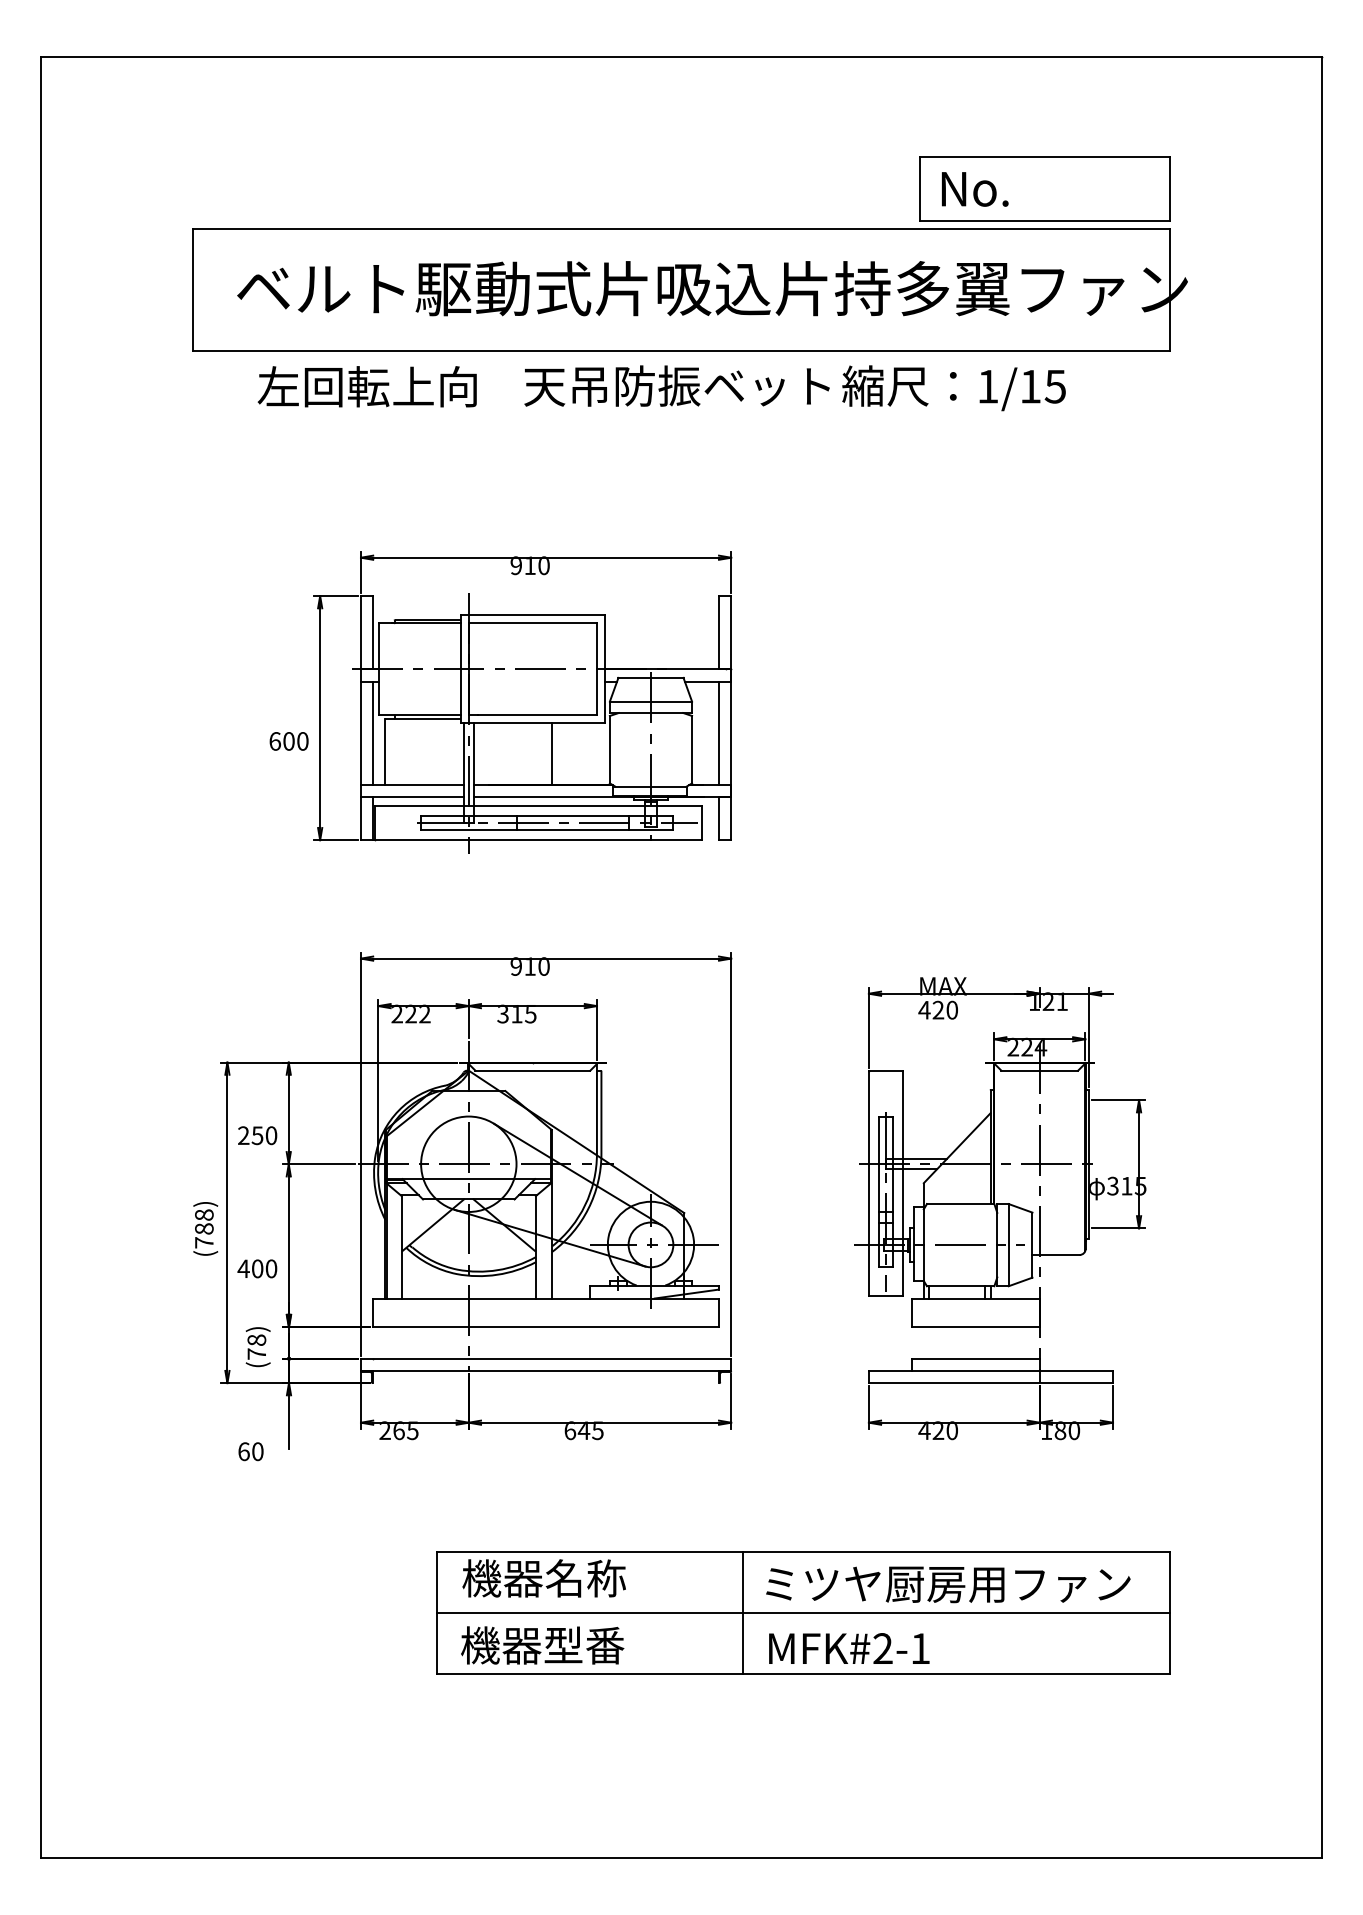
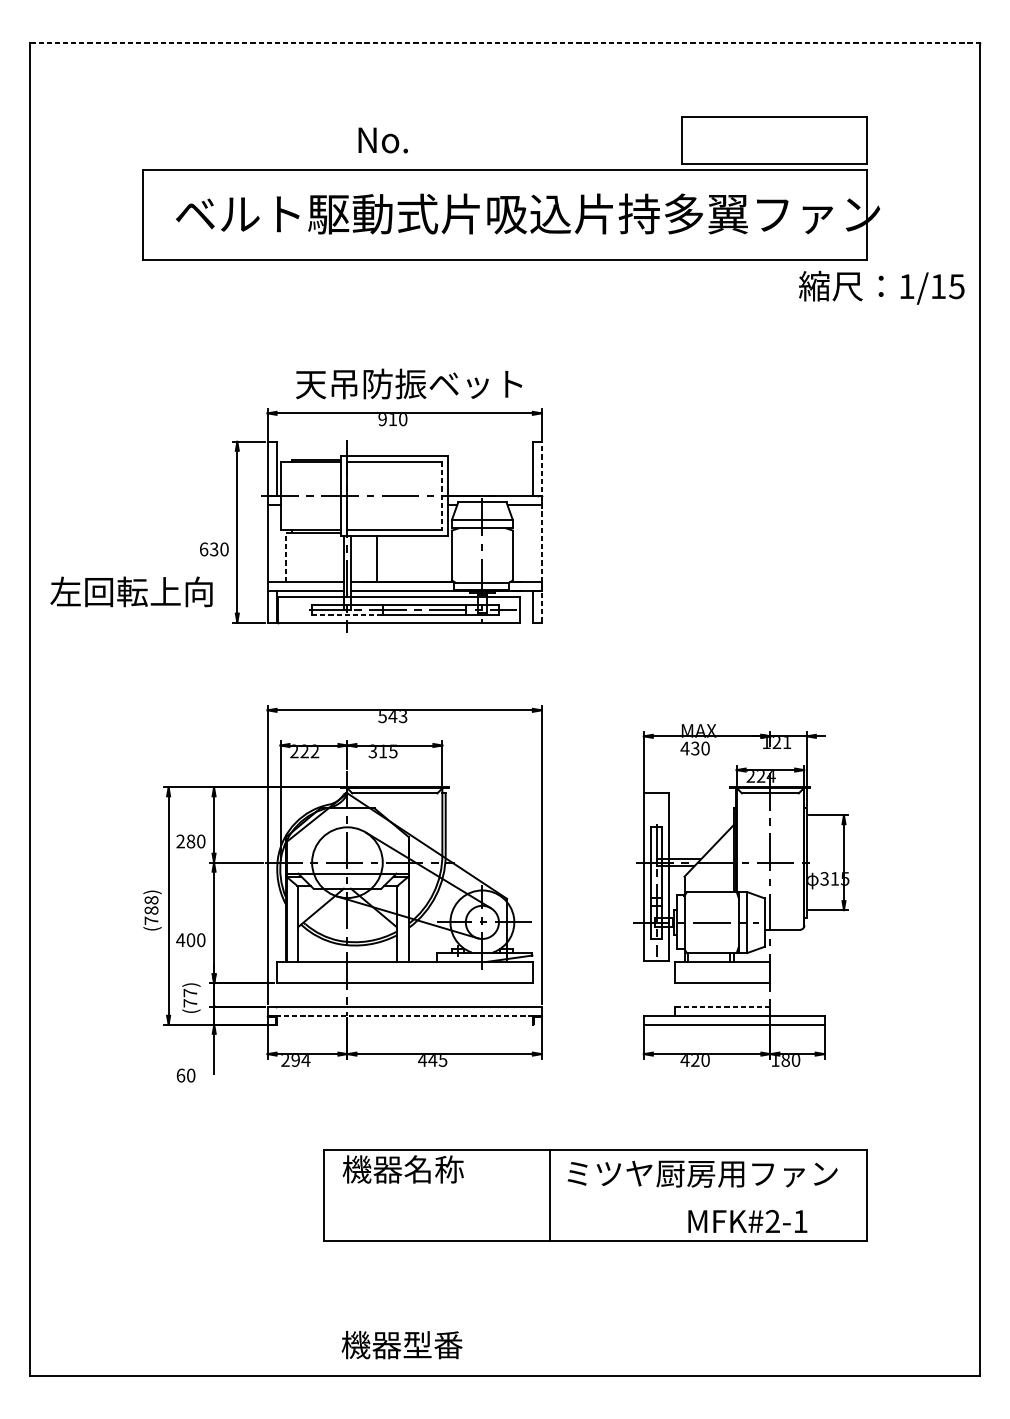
line: (681, 57) -> (505, 42), solid -> dashed
text: (975, 189) -> (383, 140), moved
text: (676, 385) -> (408, 383), moved
text: (366, 386) -> (130, 591), moved
text: (953, 388) -> (881, 287), moved
line: (596, 669) -> (442, 496), solid -> dashed
line: (731, 717) -> (542, 531), solid -> dashed
line: (373, 733) -> (276, 543), removed
line: (719, 733) -> (533, 543), removed
text: (288, 741) -> (213, 549), 600 -> 630
line: (385, 751) -> (285, 556), solid -> dashed
line: (552, 754) -> (377, 559), moved
line: (468, 830) -> (347, 615), solid -> dashed
text: (529, 966) -> (392, 716), 910 -> 543
text: (938, 1010) -> (695, 748), 420 -> 430
text: (257, 1135) -> (190, 841), 250 -> 280
text: (256, 1339) -> (190, 992), (78) -> (77)
line: (976, 1358) -> (723, 1006), solid -> dashed
line: (545, 1370) -> (404, 1015), solid -> dashed
text: (406, 1430) -> (301, 1059), 265 -> 294
text: (570, 1430) -> (422, 1059), 645 -> 445
line: (803, 1613) -> (595, 1195), removed
text: (542, 1645) -> (402, 1345), moved
text: (849, 1648) -> (747, 1221), moved

